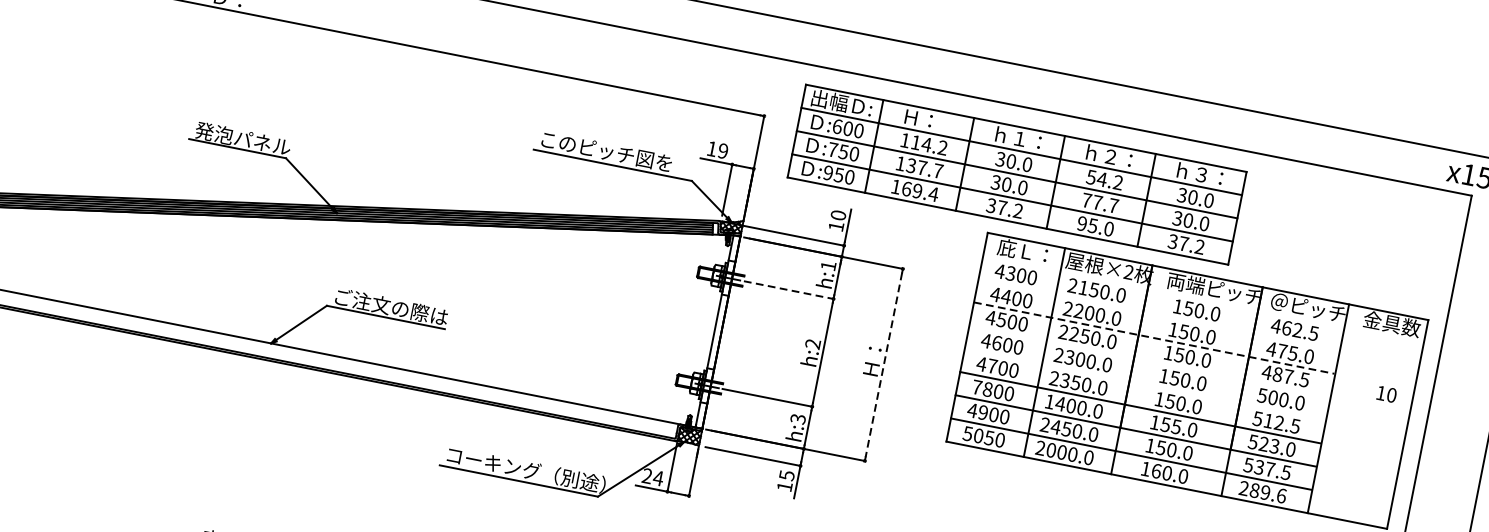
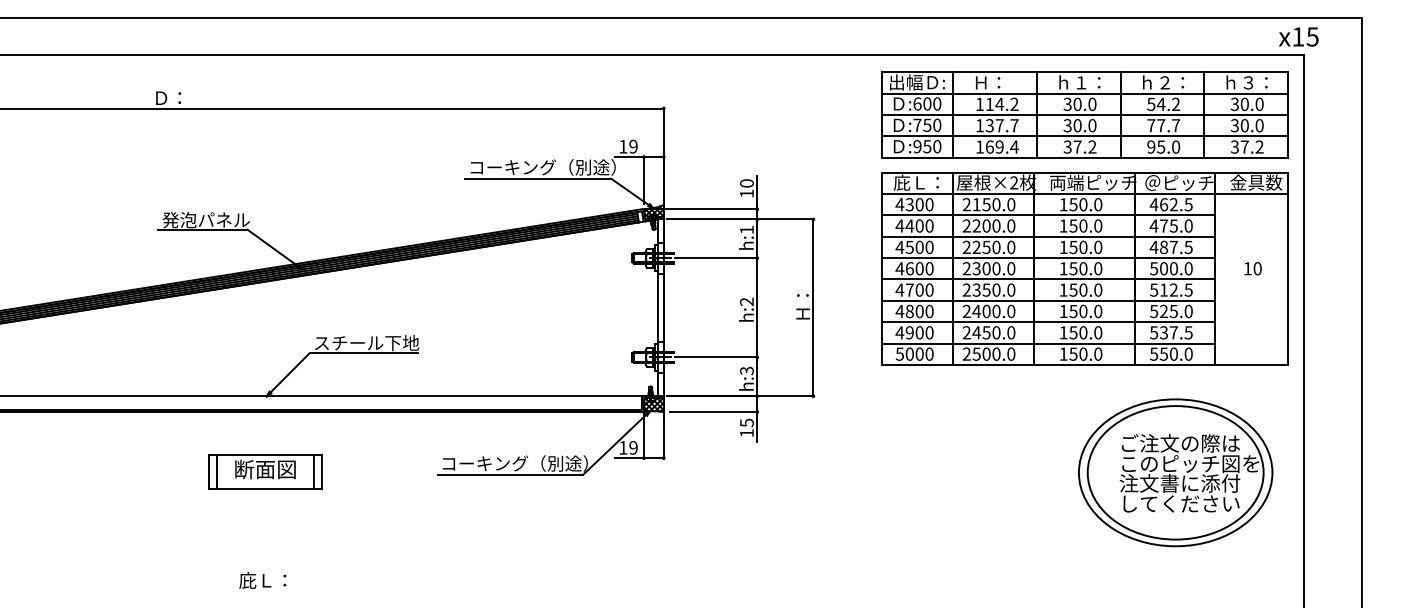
text: (619, 154) -> (542, 167), このピッチ図を -> コーキング（別途）
part: (1016, 174) -> (1084, 114), moved
line: (789, 290) -> (716, 258), dashed -> solid
line: (1202, 300) -> (1084, 194), added
text: (392, 306) -> (367, 342), ご注文の際は -> スチール下地
line: (1158, 314) -> (1047, 215), added
line: (1154, 337) -> (1048, 236), dashed -> solid
line: (1148, 361) -> (1047, 258), added
line: (884, 364) -> (813, 307), dashed -> solid
line: (1144, 384) -> (1047, 279), added
text: (976, 387) -> (899, 311), 7800 -> 4800
text: (1386, 393) -> (1252, 268), moved
text: (1049, 400) -> (966, 310), 1400.0 -> 2400.0
part: (253, 424) -> (265, 471), added
text: (1176, 425) -> (1083, 310), 155.0 -> 150.0
text: (989, 437) -> (919, 353), 5050 -> 5000
text: (1274, 445) -> (1173, 310), 523.0 -> 525.0
text: (1051, 449) -> (976, 353), 2000.0 -> 2500.0
text: (1156, 470) -> (1073, 353), 160.0 -> 150.0
text: (653, 476) -> (628, 447), 24 -> 19
text: (1263, 491) -> (1171, 353), 289.6 -> 550.0

